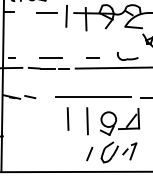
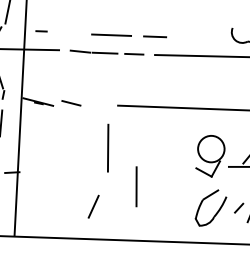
line: (92, 57) -> (153, 34), moved
line: (67, 118) -> (135, 185), moved
line: (87, 121) -> (108, 148), moved
line: (89, 154) -> (93, 207), moved

